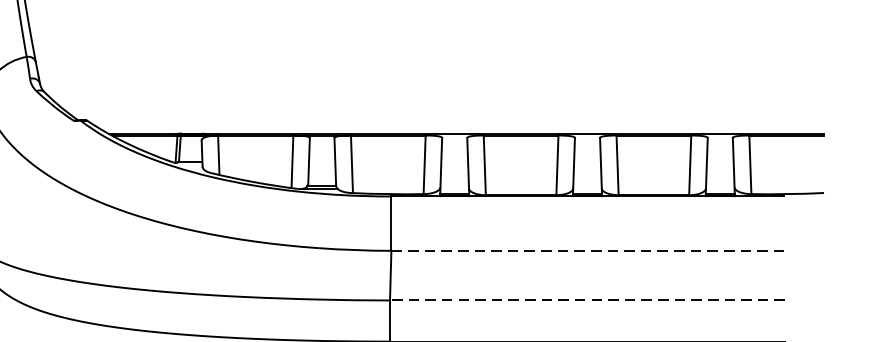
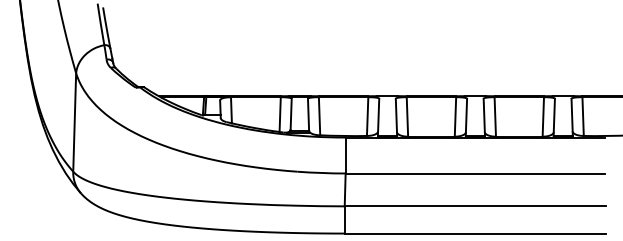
line: (587, 250) -> (475, 173), dashed -> solid
line: (587, 300) -> (475, 206), dashed -> solid

